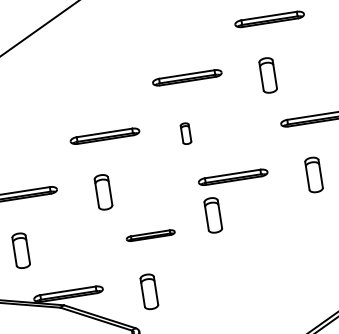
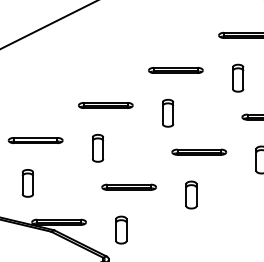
part: (186, 132) -> (168, 112), size x1.67
part: (213, 214) -> (191, 194), moved
part: (149, 234) -> (128, 186), size x1.43

